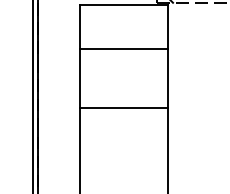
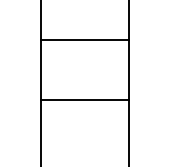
line: (124, 49) -> (84, 40), moved
line: (124, 107) -> (84, 100), moved

